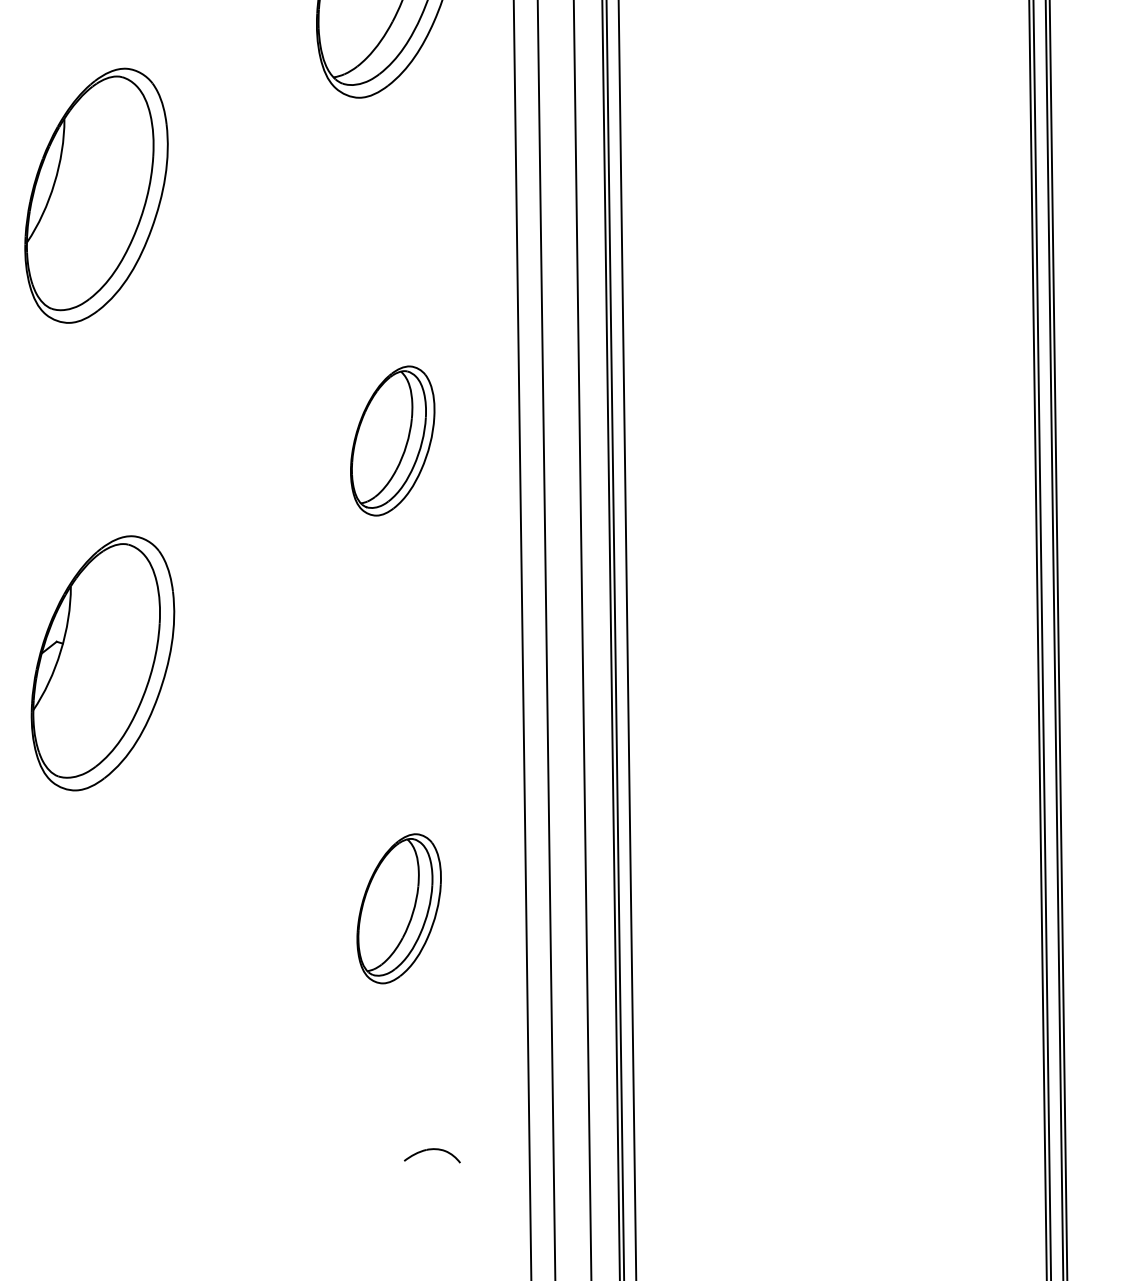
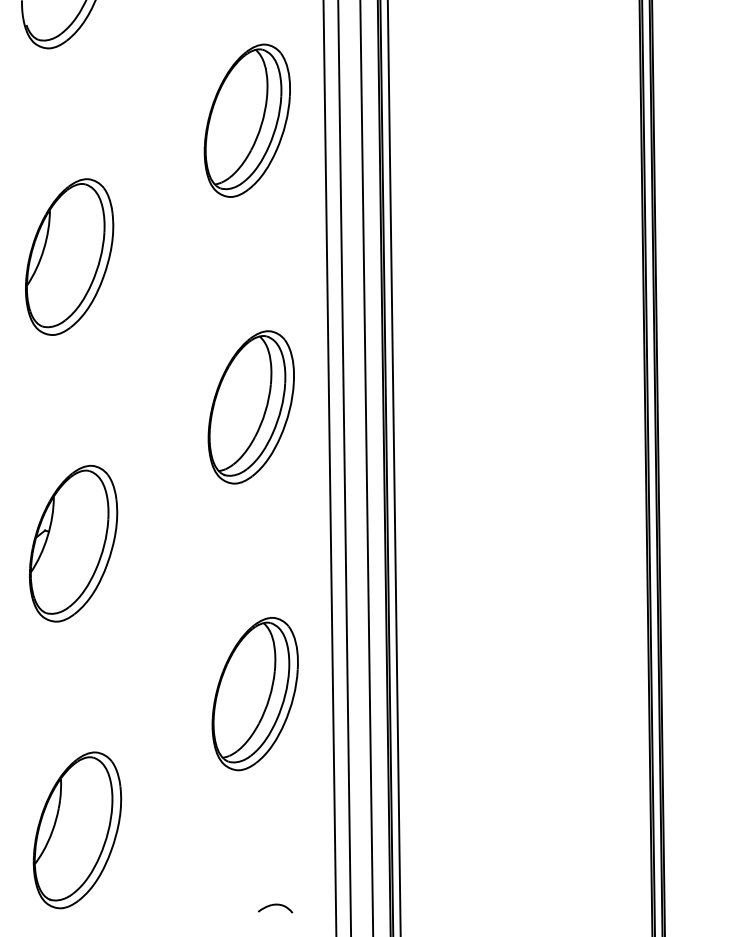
part: (391, 441) -> (250, 407), size x1.67
part: (398, 909) -> (254, 694), size x1.67
part: (109, 1131) -> (77, 830), added
part: (432, 1155) -> (275, 908), moved

